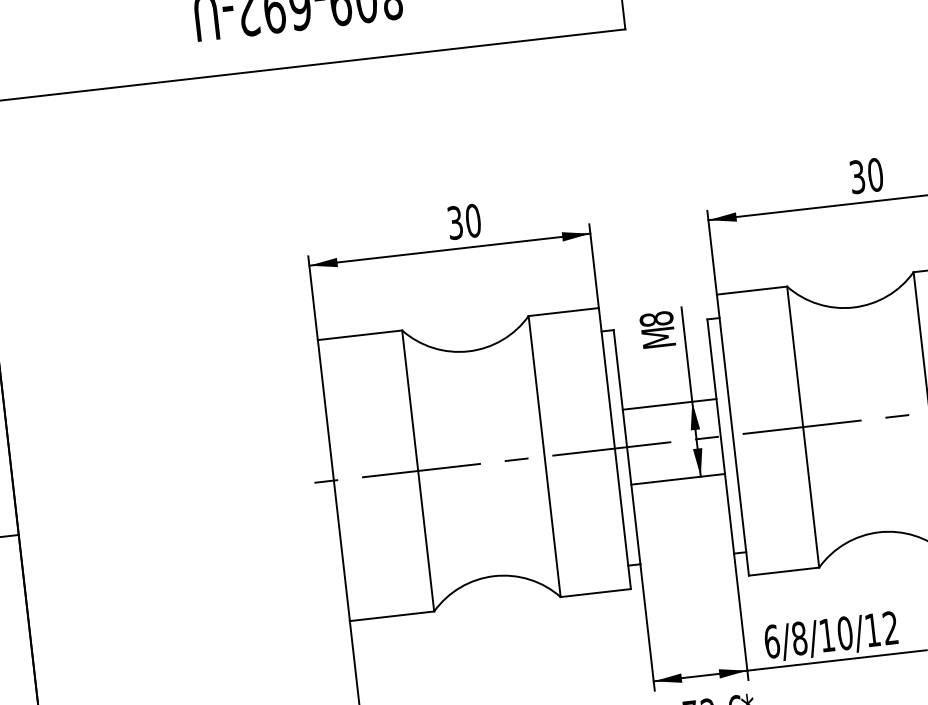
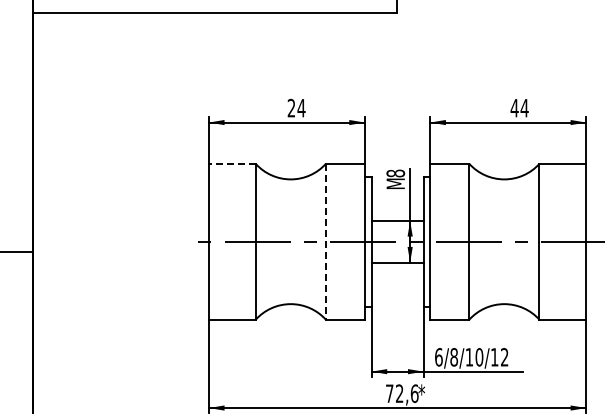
text: (866, 174) -> (519, 107), 30 -> 44
text: (464, 220) -> (296, 107), 30 -> 24
line: (358, 334) -> (231, 163), solid -> dashed
line: (543, 456) -> (325, 241), solid -> dashed

